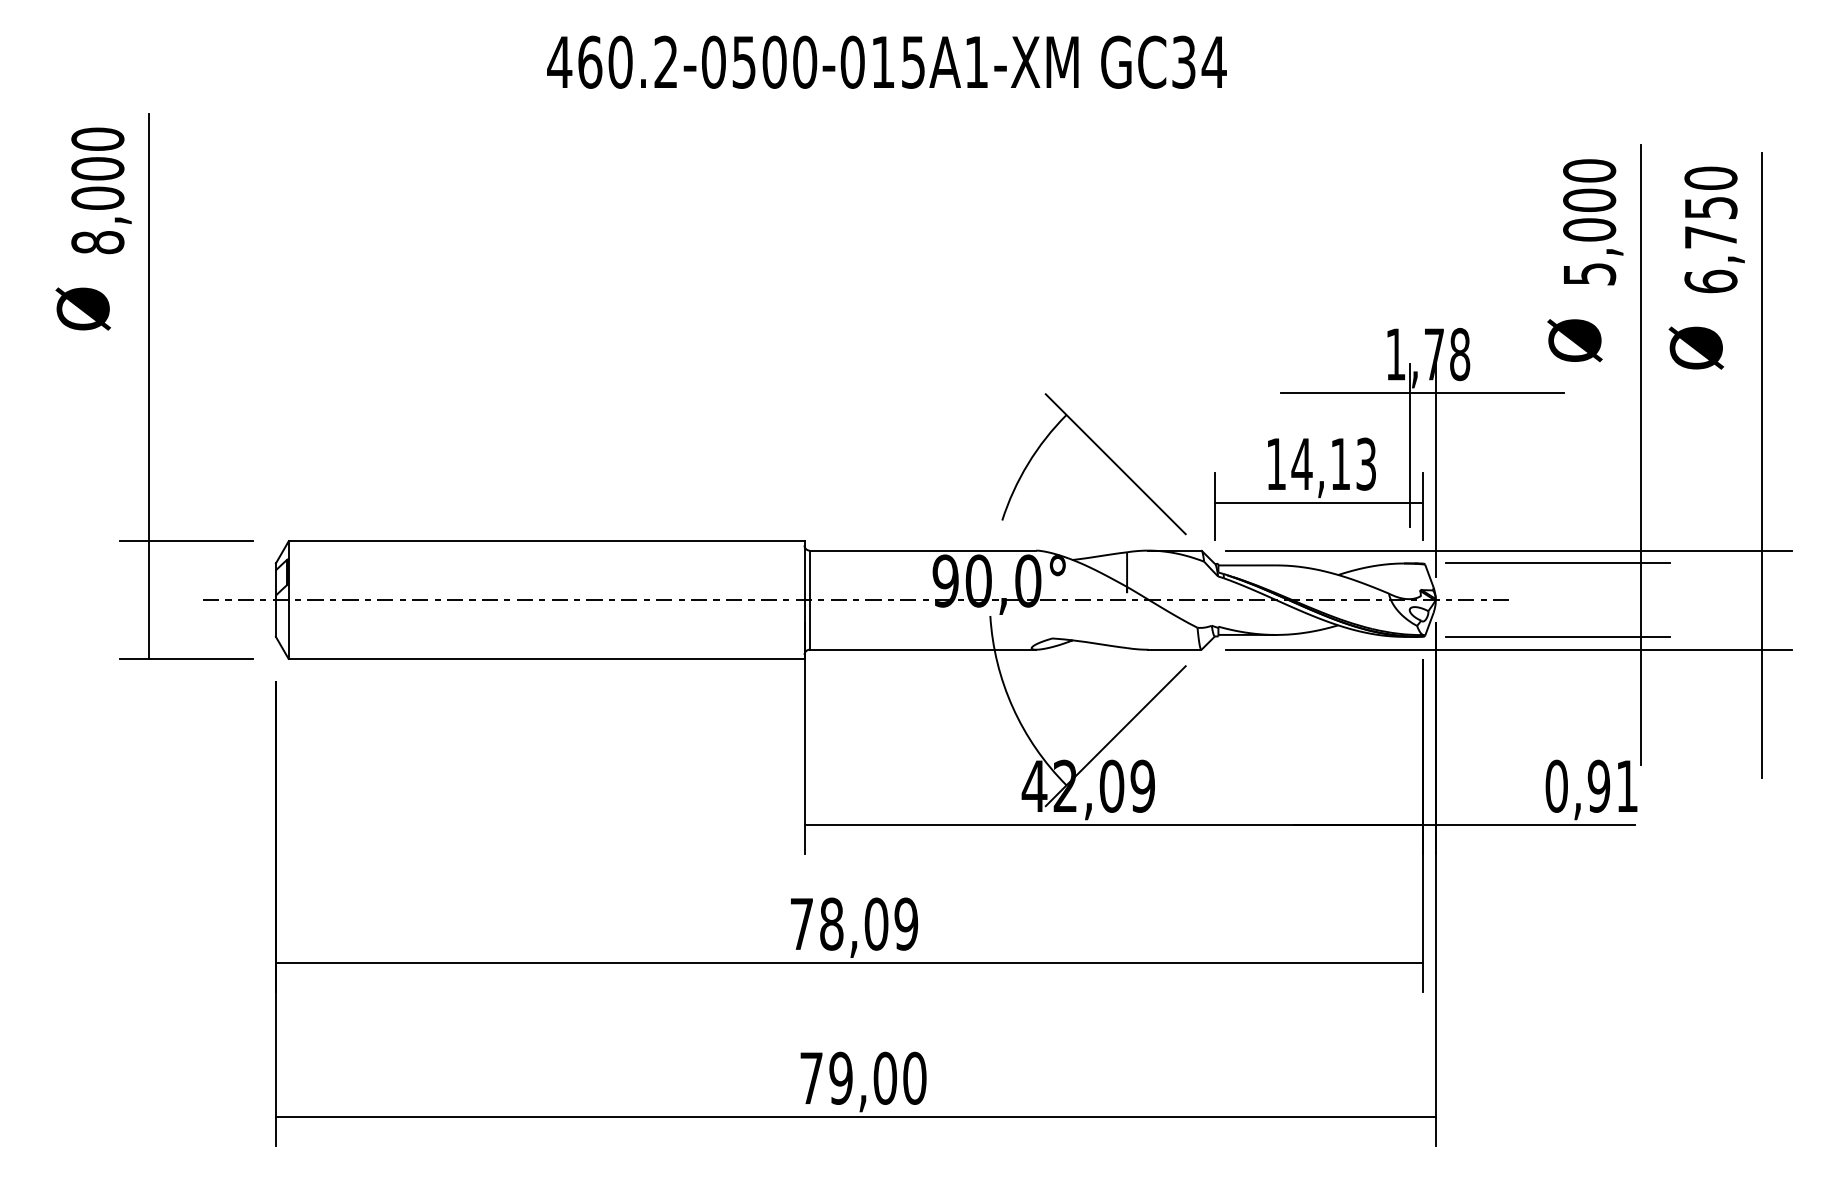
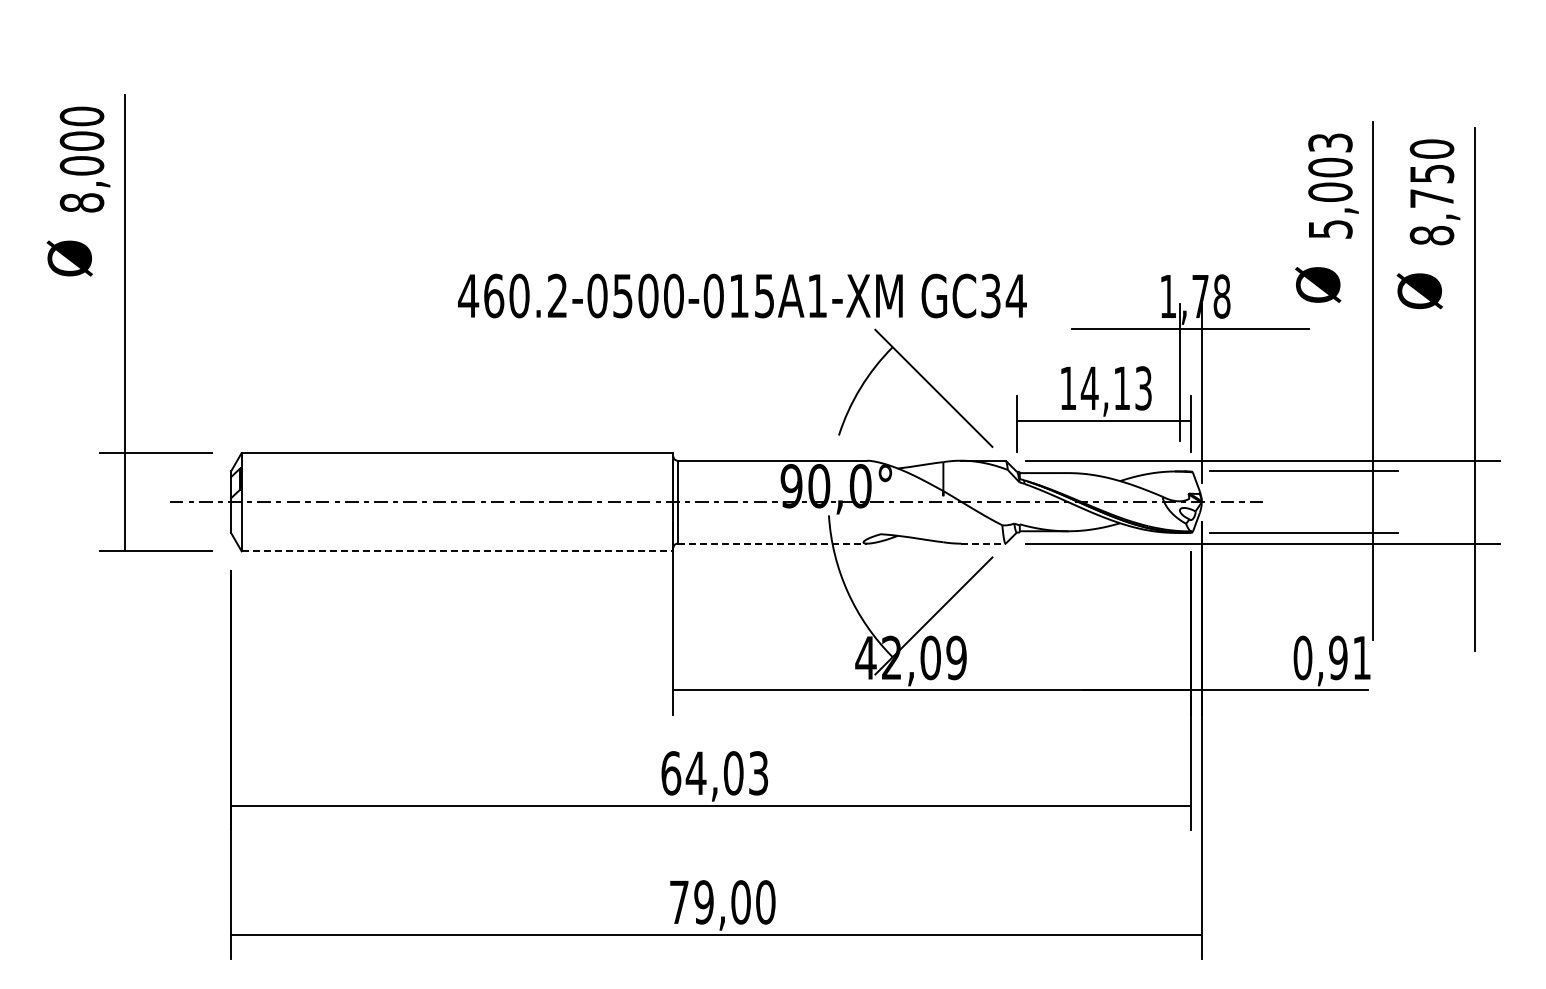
text: (887, 61) -> (742, 295), moved
text: (1589, 170) -> (1330, 142), 5,000 -> 5,003
text: (1710, 281) -> (1431, 235), 6,750 -> 8,750
line: (922, 649) -> (772, 543), solid -> dashed
line: (1175, 649) -> (983, 543), solid -> dashed
line: (546, 659) -> (457, 551), solid -> dashed
text: (853, 924) -> (714, 773), 78,09 -> 64,03

